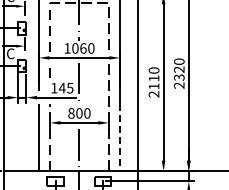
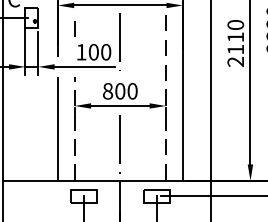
text: (65, 87) -> (98, 51), 145 -> 100
line: (119, 137) -> (182, 128), dashed -> solid

